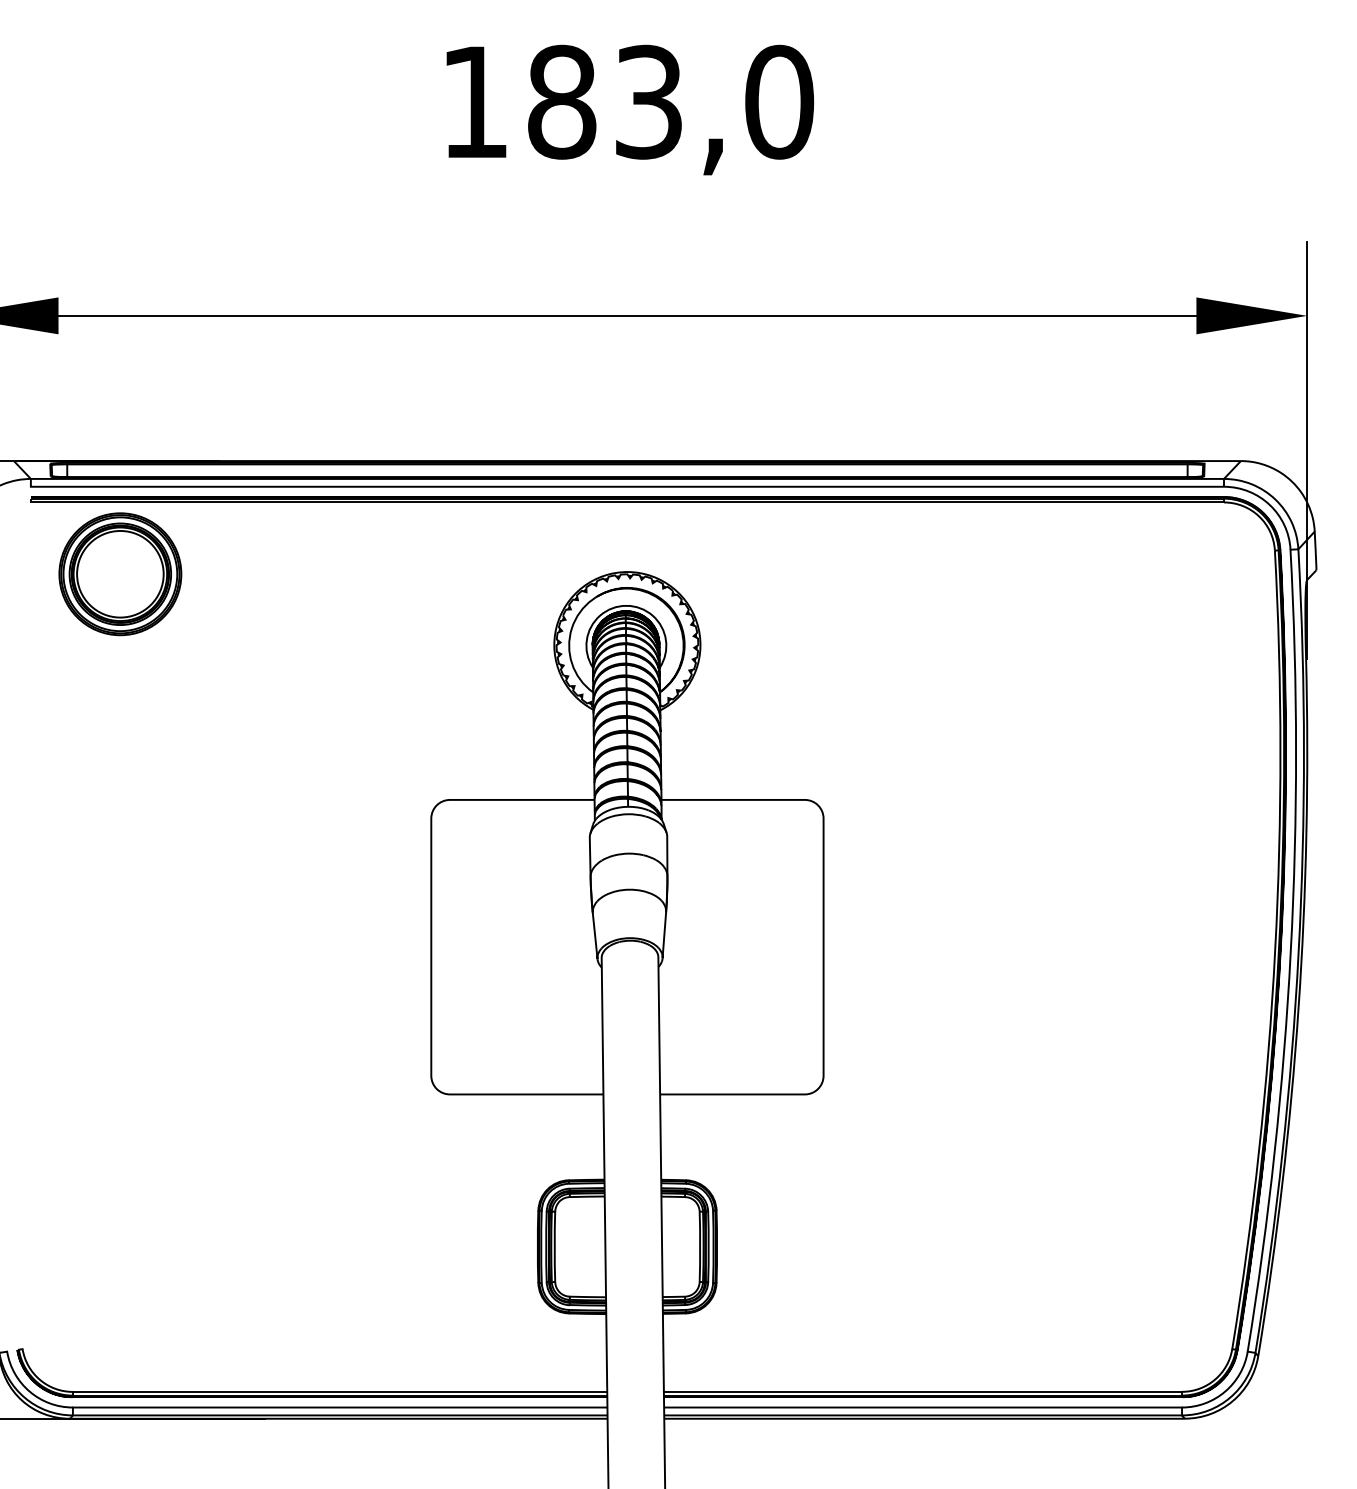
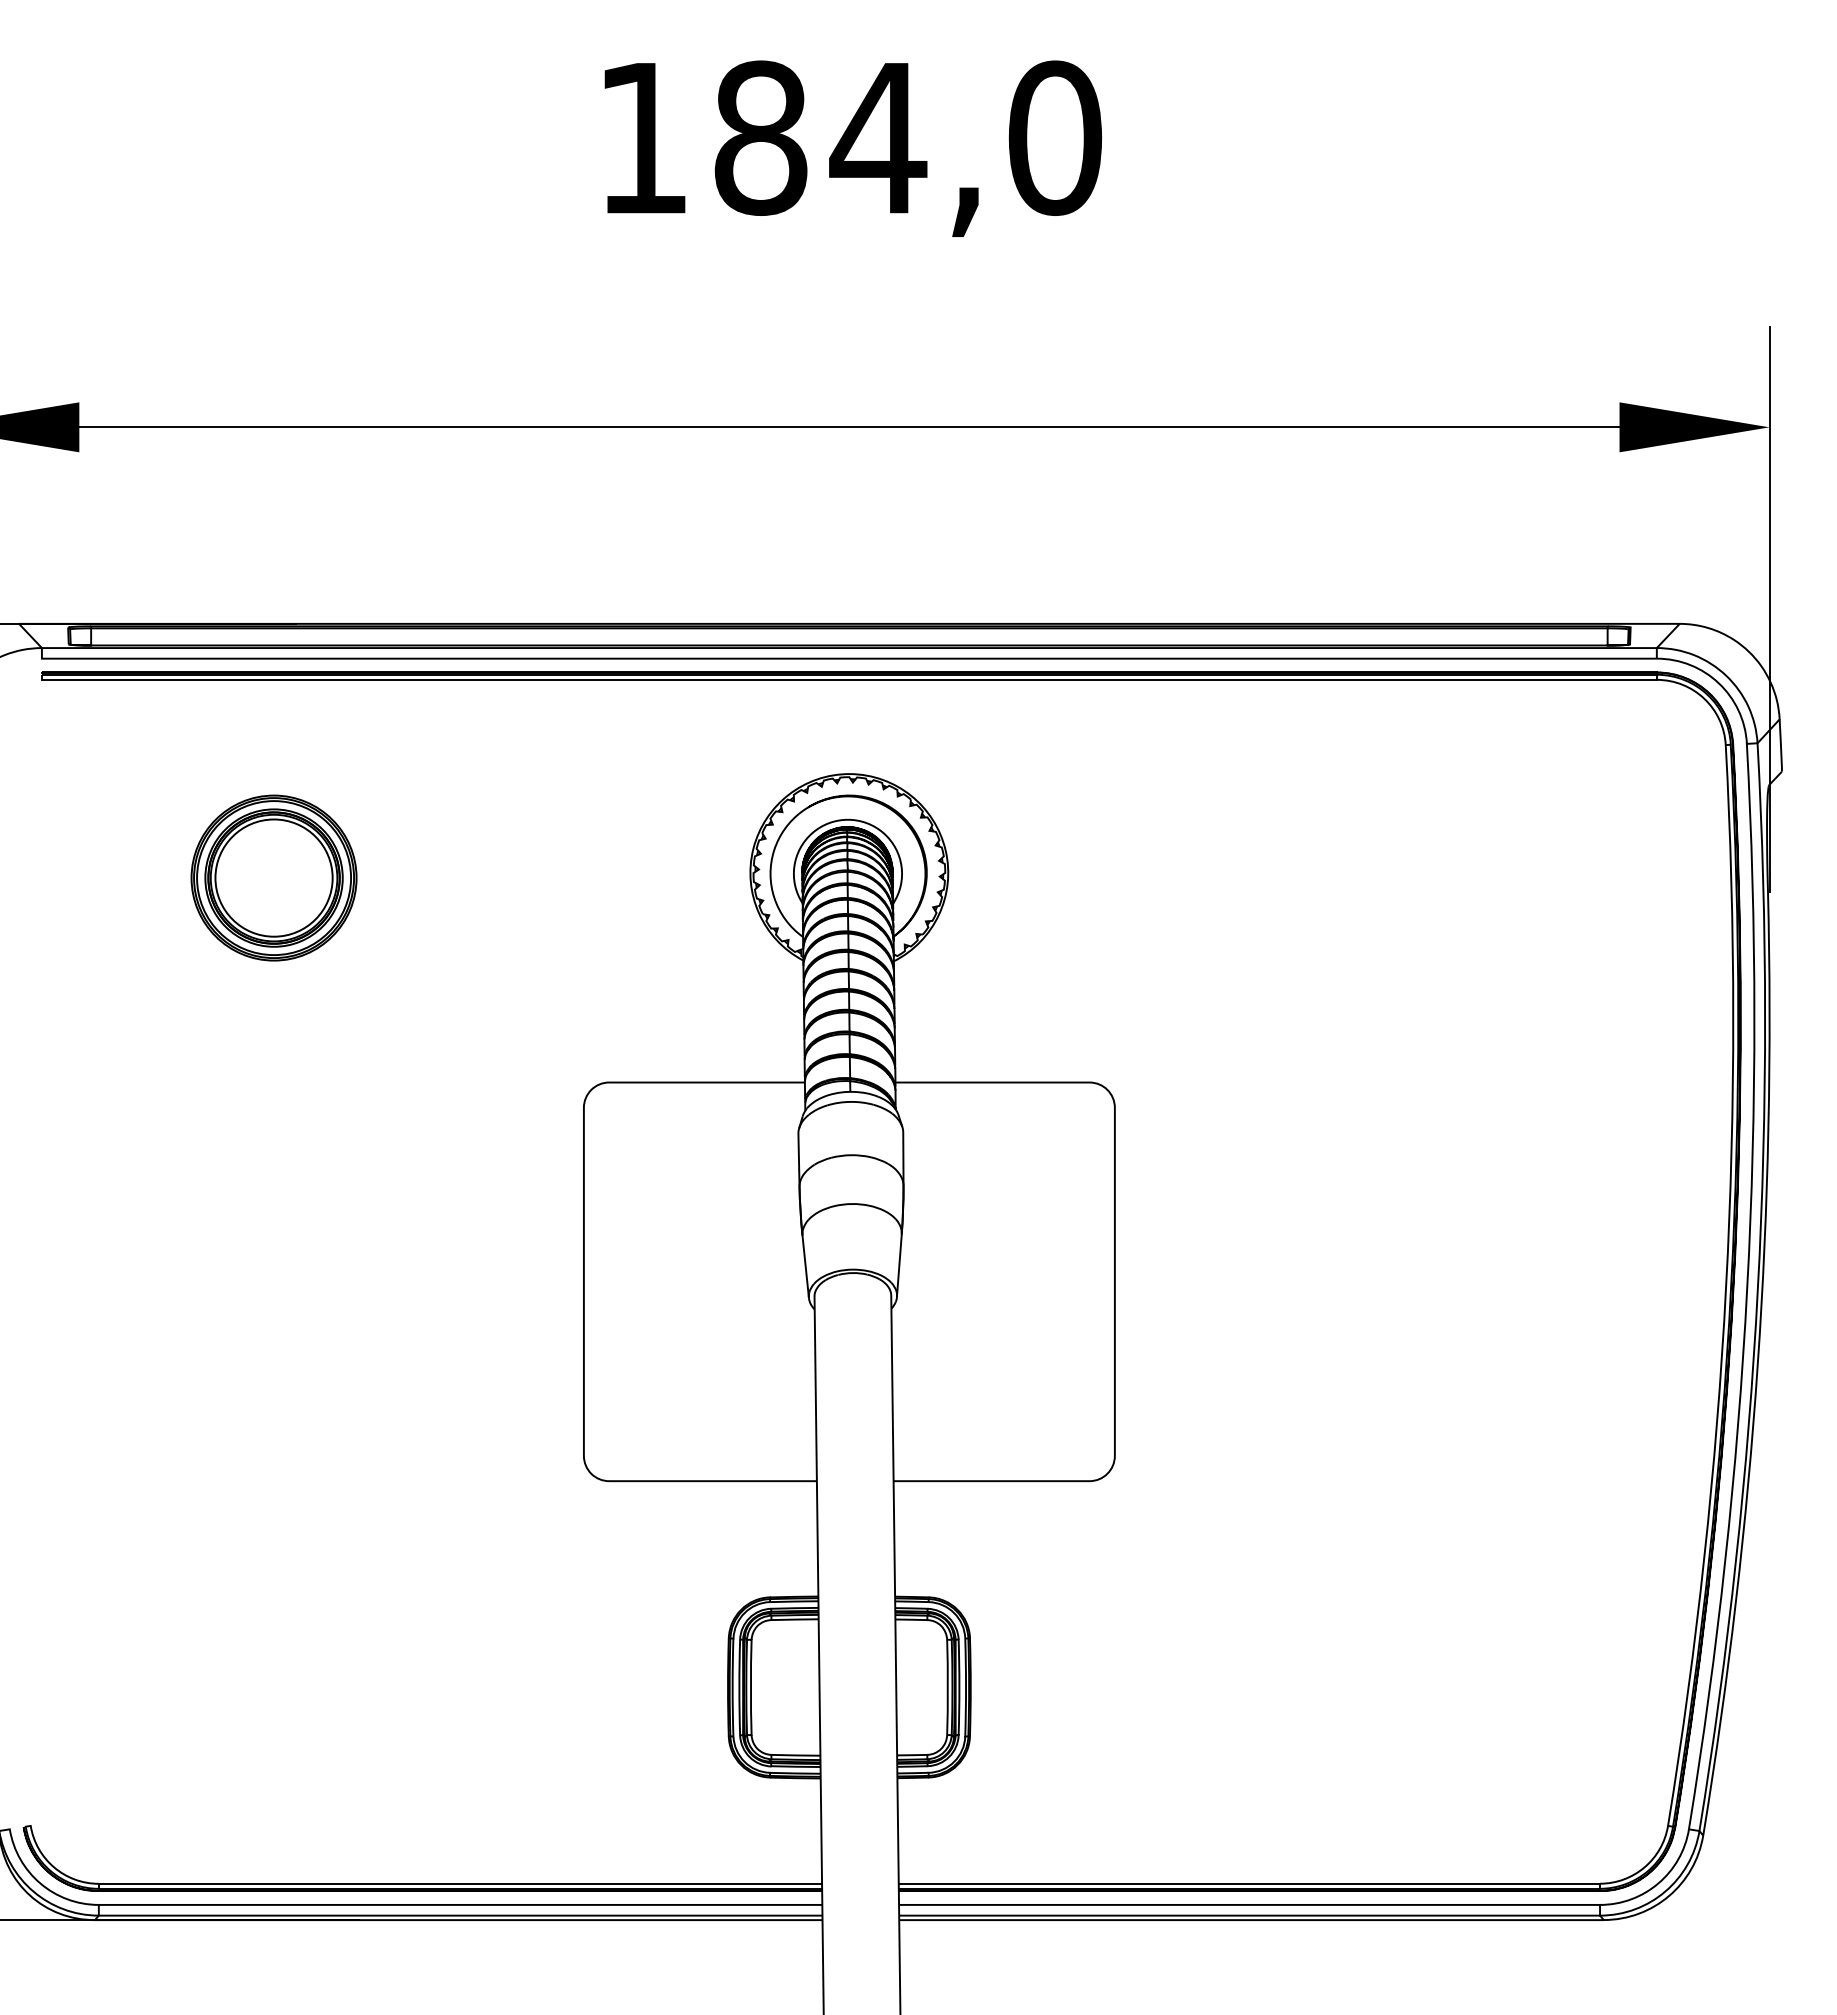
text: (648, 101) -> (878, 137), 183,0 -> 184,0
part: (119, 573) -> (273, 877), moved

